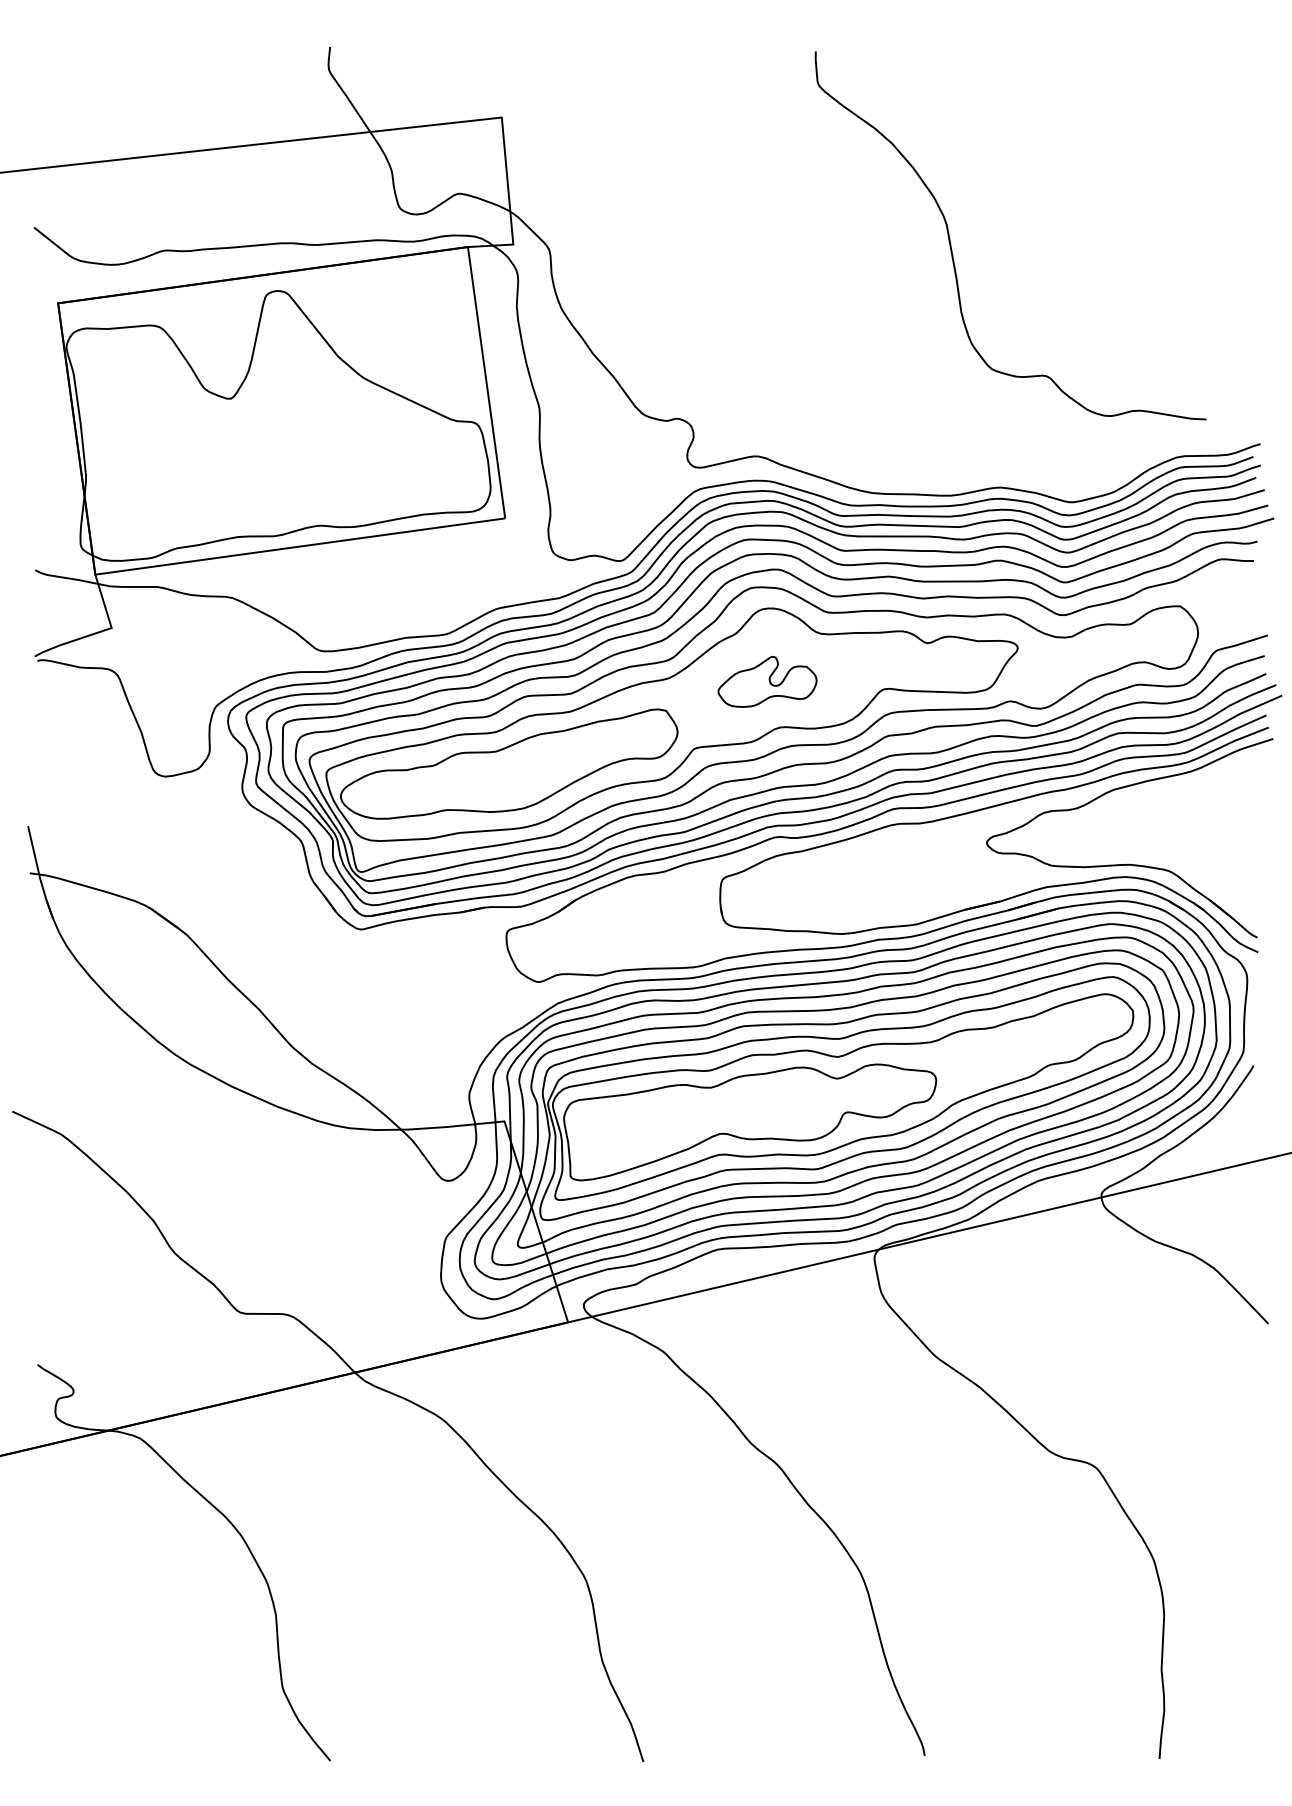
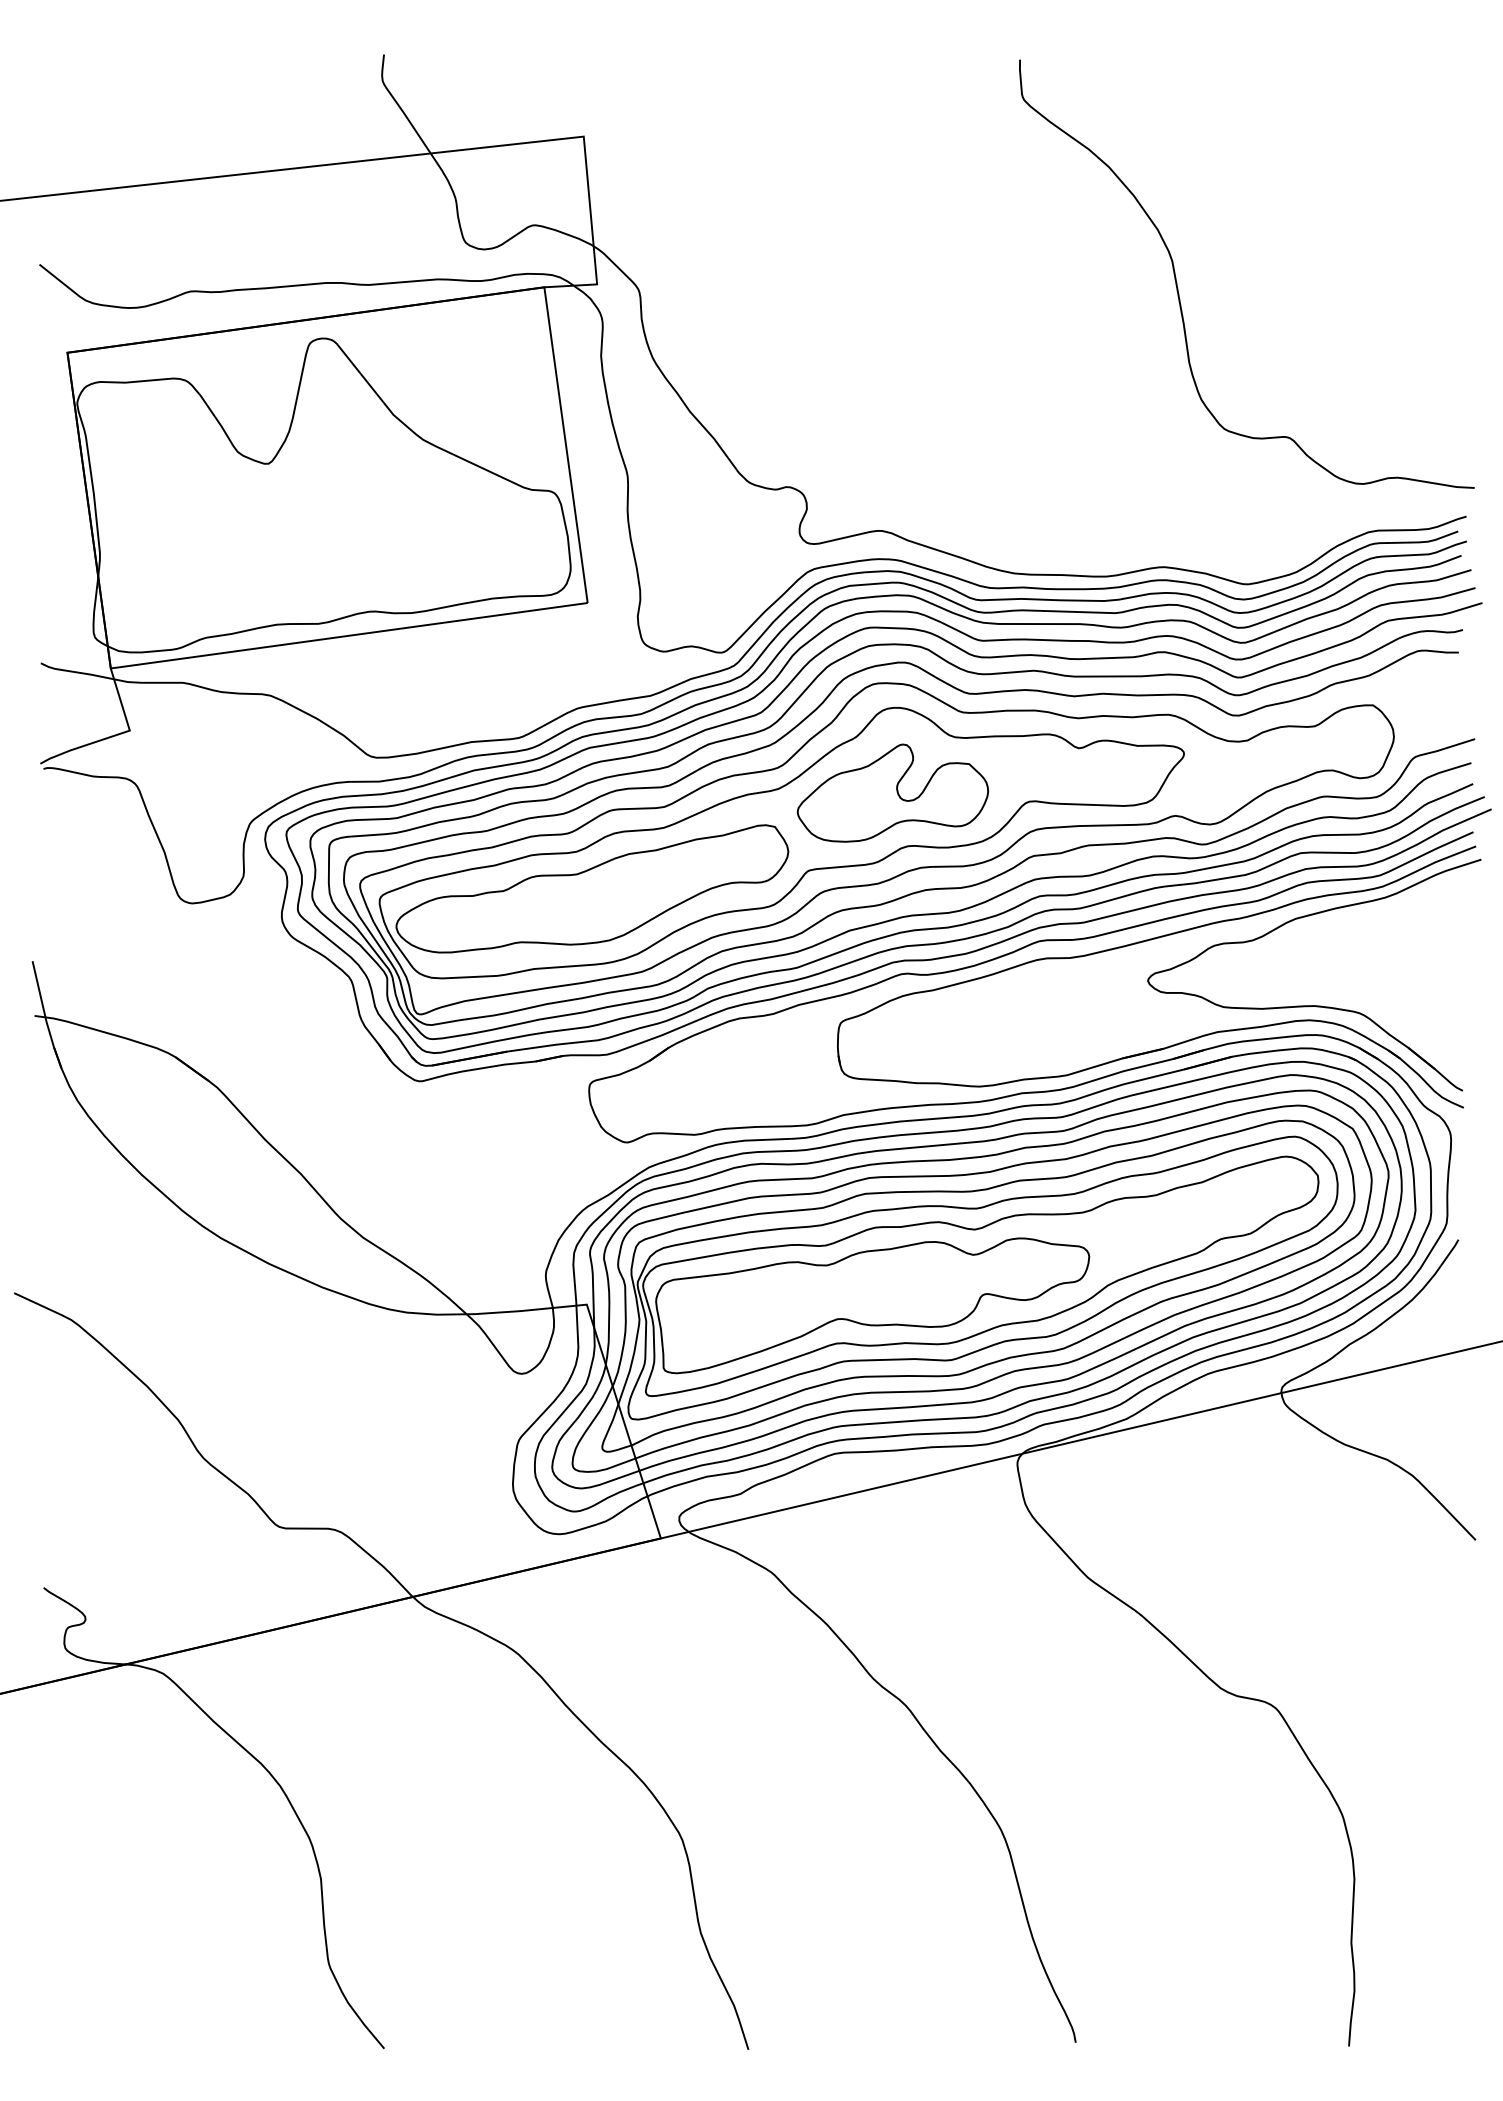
curve: (952, 249) -> (1179, 290), moved
part: (767, 681) -> (892, 792), size x1.67

